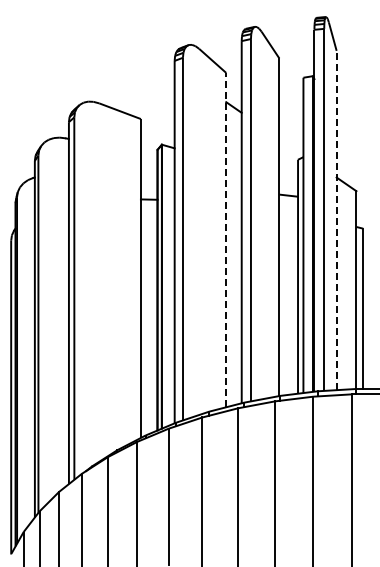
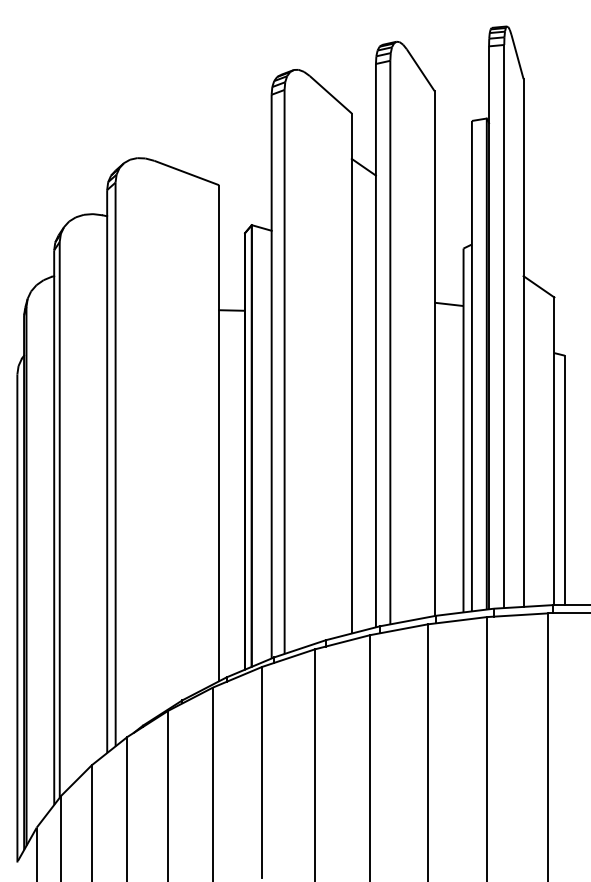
line: (336, 220) -> (523, 343), dashed -> solid
line: (226, 240) -> (352, 374), dashed -> solid

